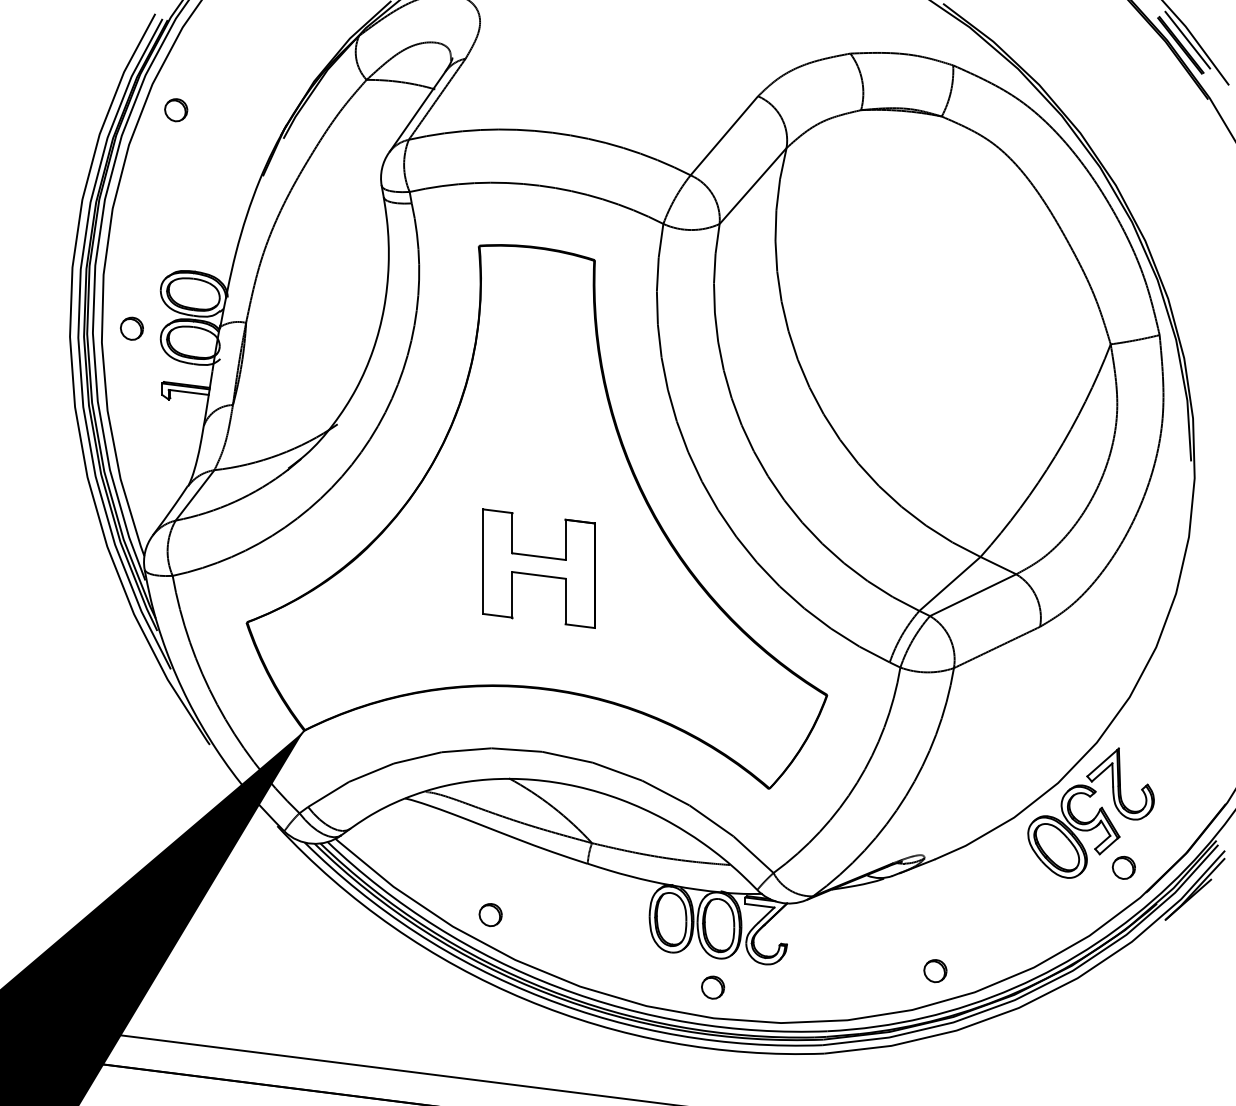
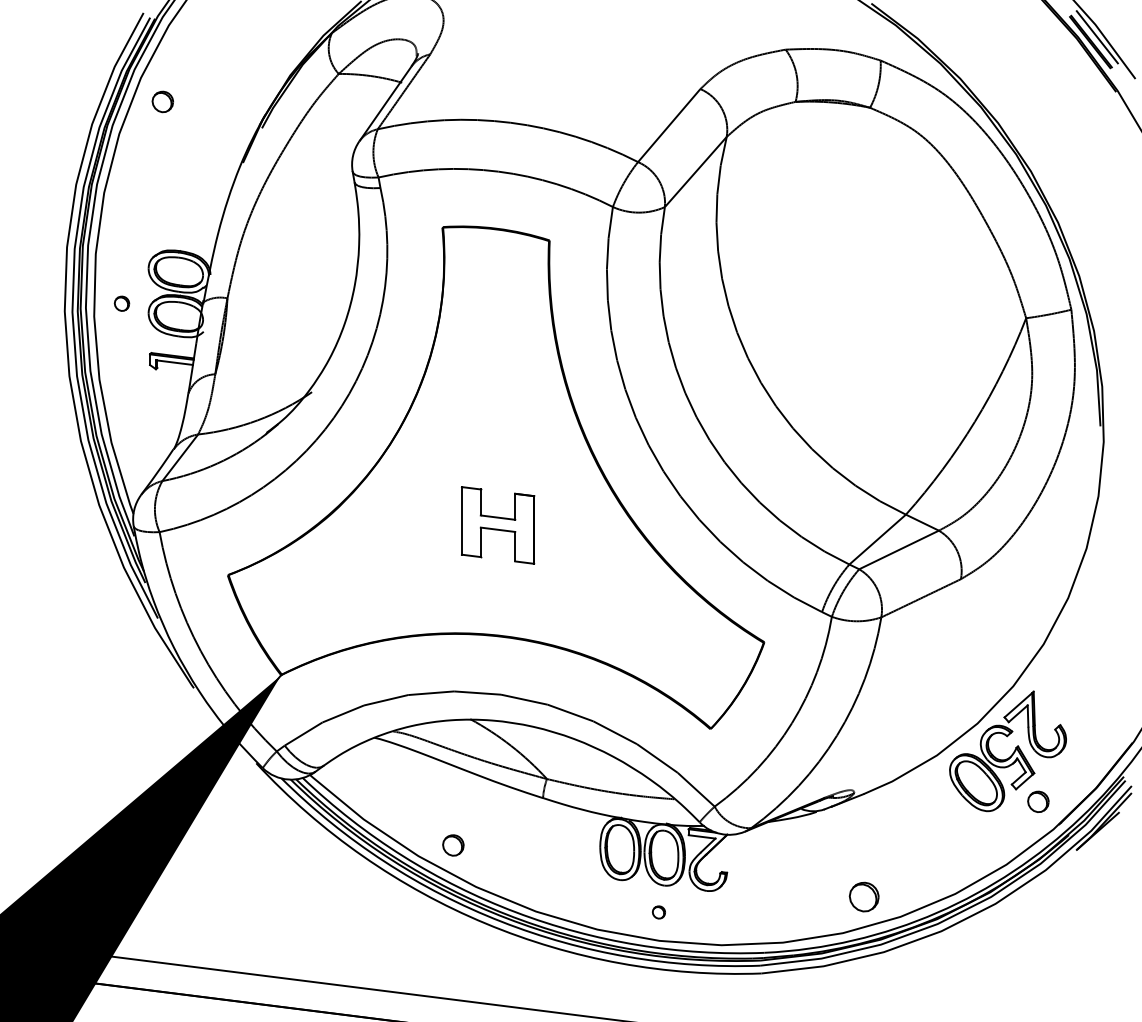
part: (131, 328) -> (121, 303), size x0.7
part: (538, 568) -> (497, 525), size x0.7
part: (935, 971) -> (864, 897), size x1.4
part: (713, 987) -> (659, 912), size x0.6

